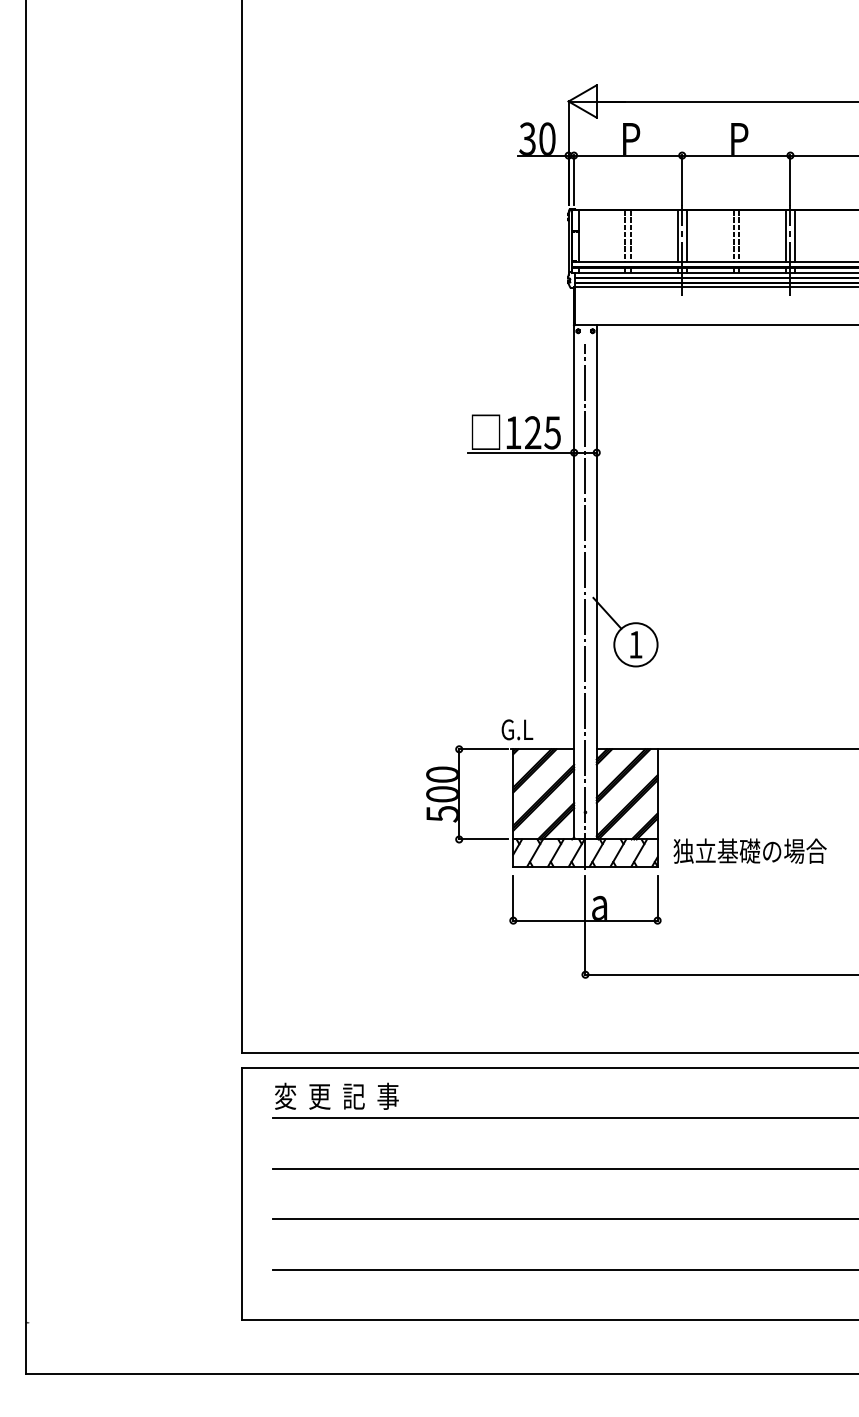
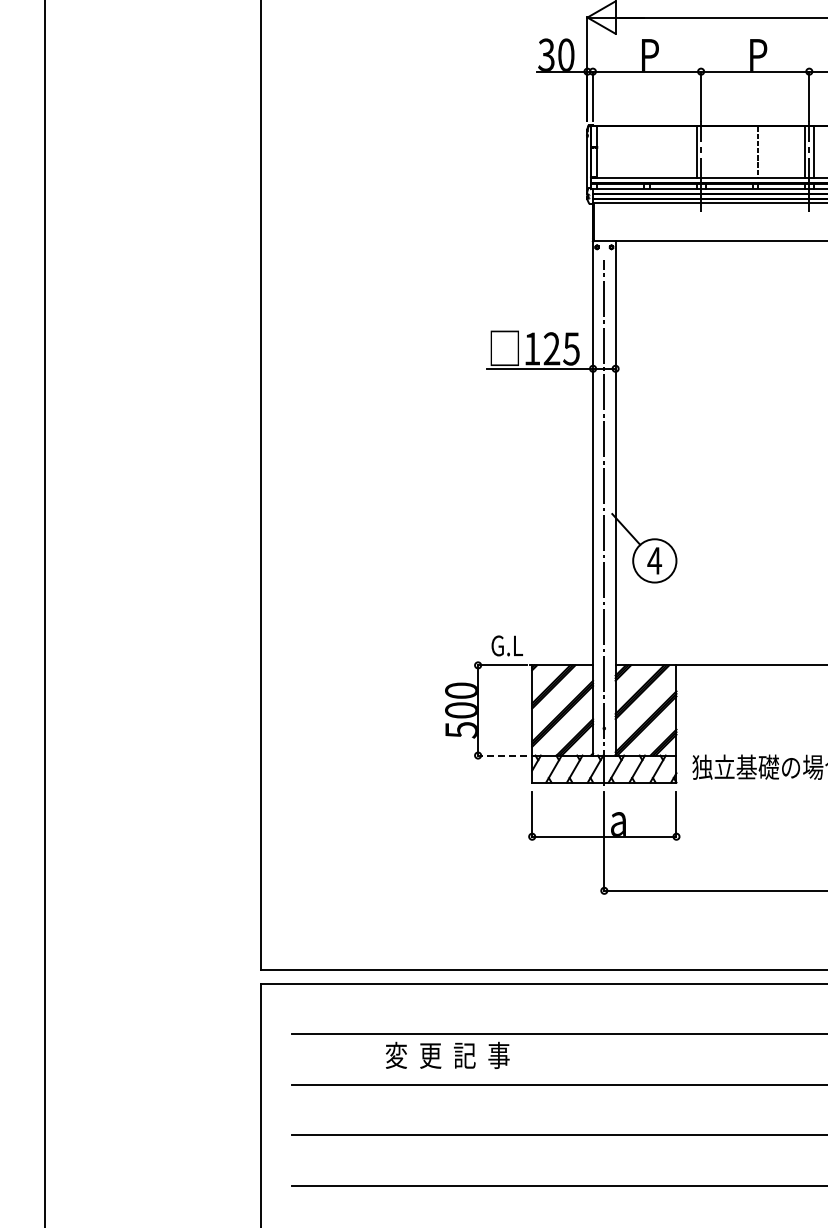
line: (625, 235) -> (644, 151), removed
line: (630, 235) -> (649, 151), removed
line: (686, 235) -> (705, 151), removed
line: (733, 235) -> (752, 151), removed
text: (635, 644) -> (654, 560), 1 -> 4
text: (517, 729) -> (507, 645), moved
line: (482, 839) -> (501, 755), solid -> dashed
text: (336, 1095) -> (447, 1054), moved

